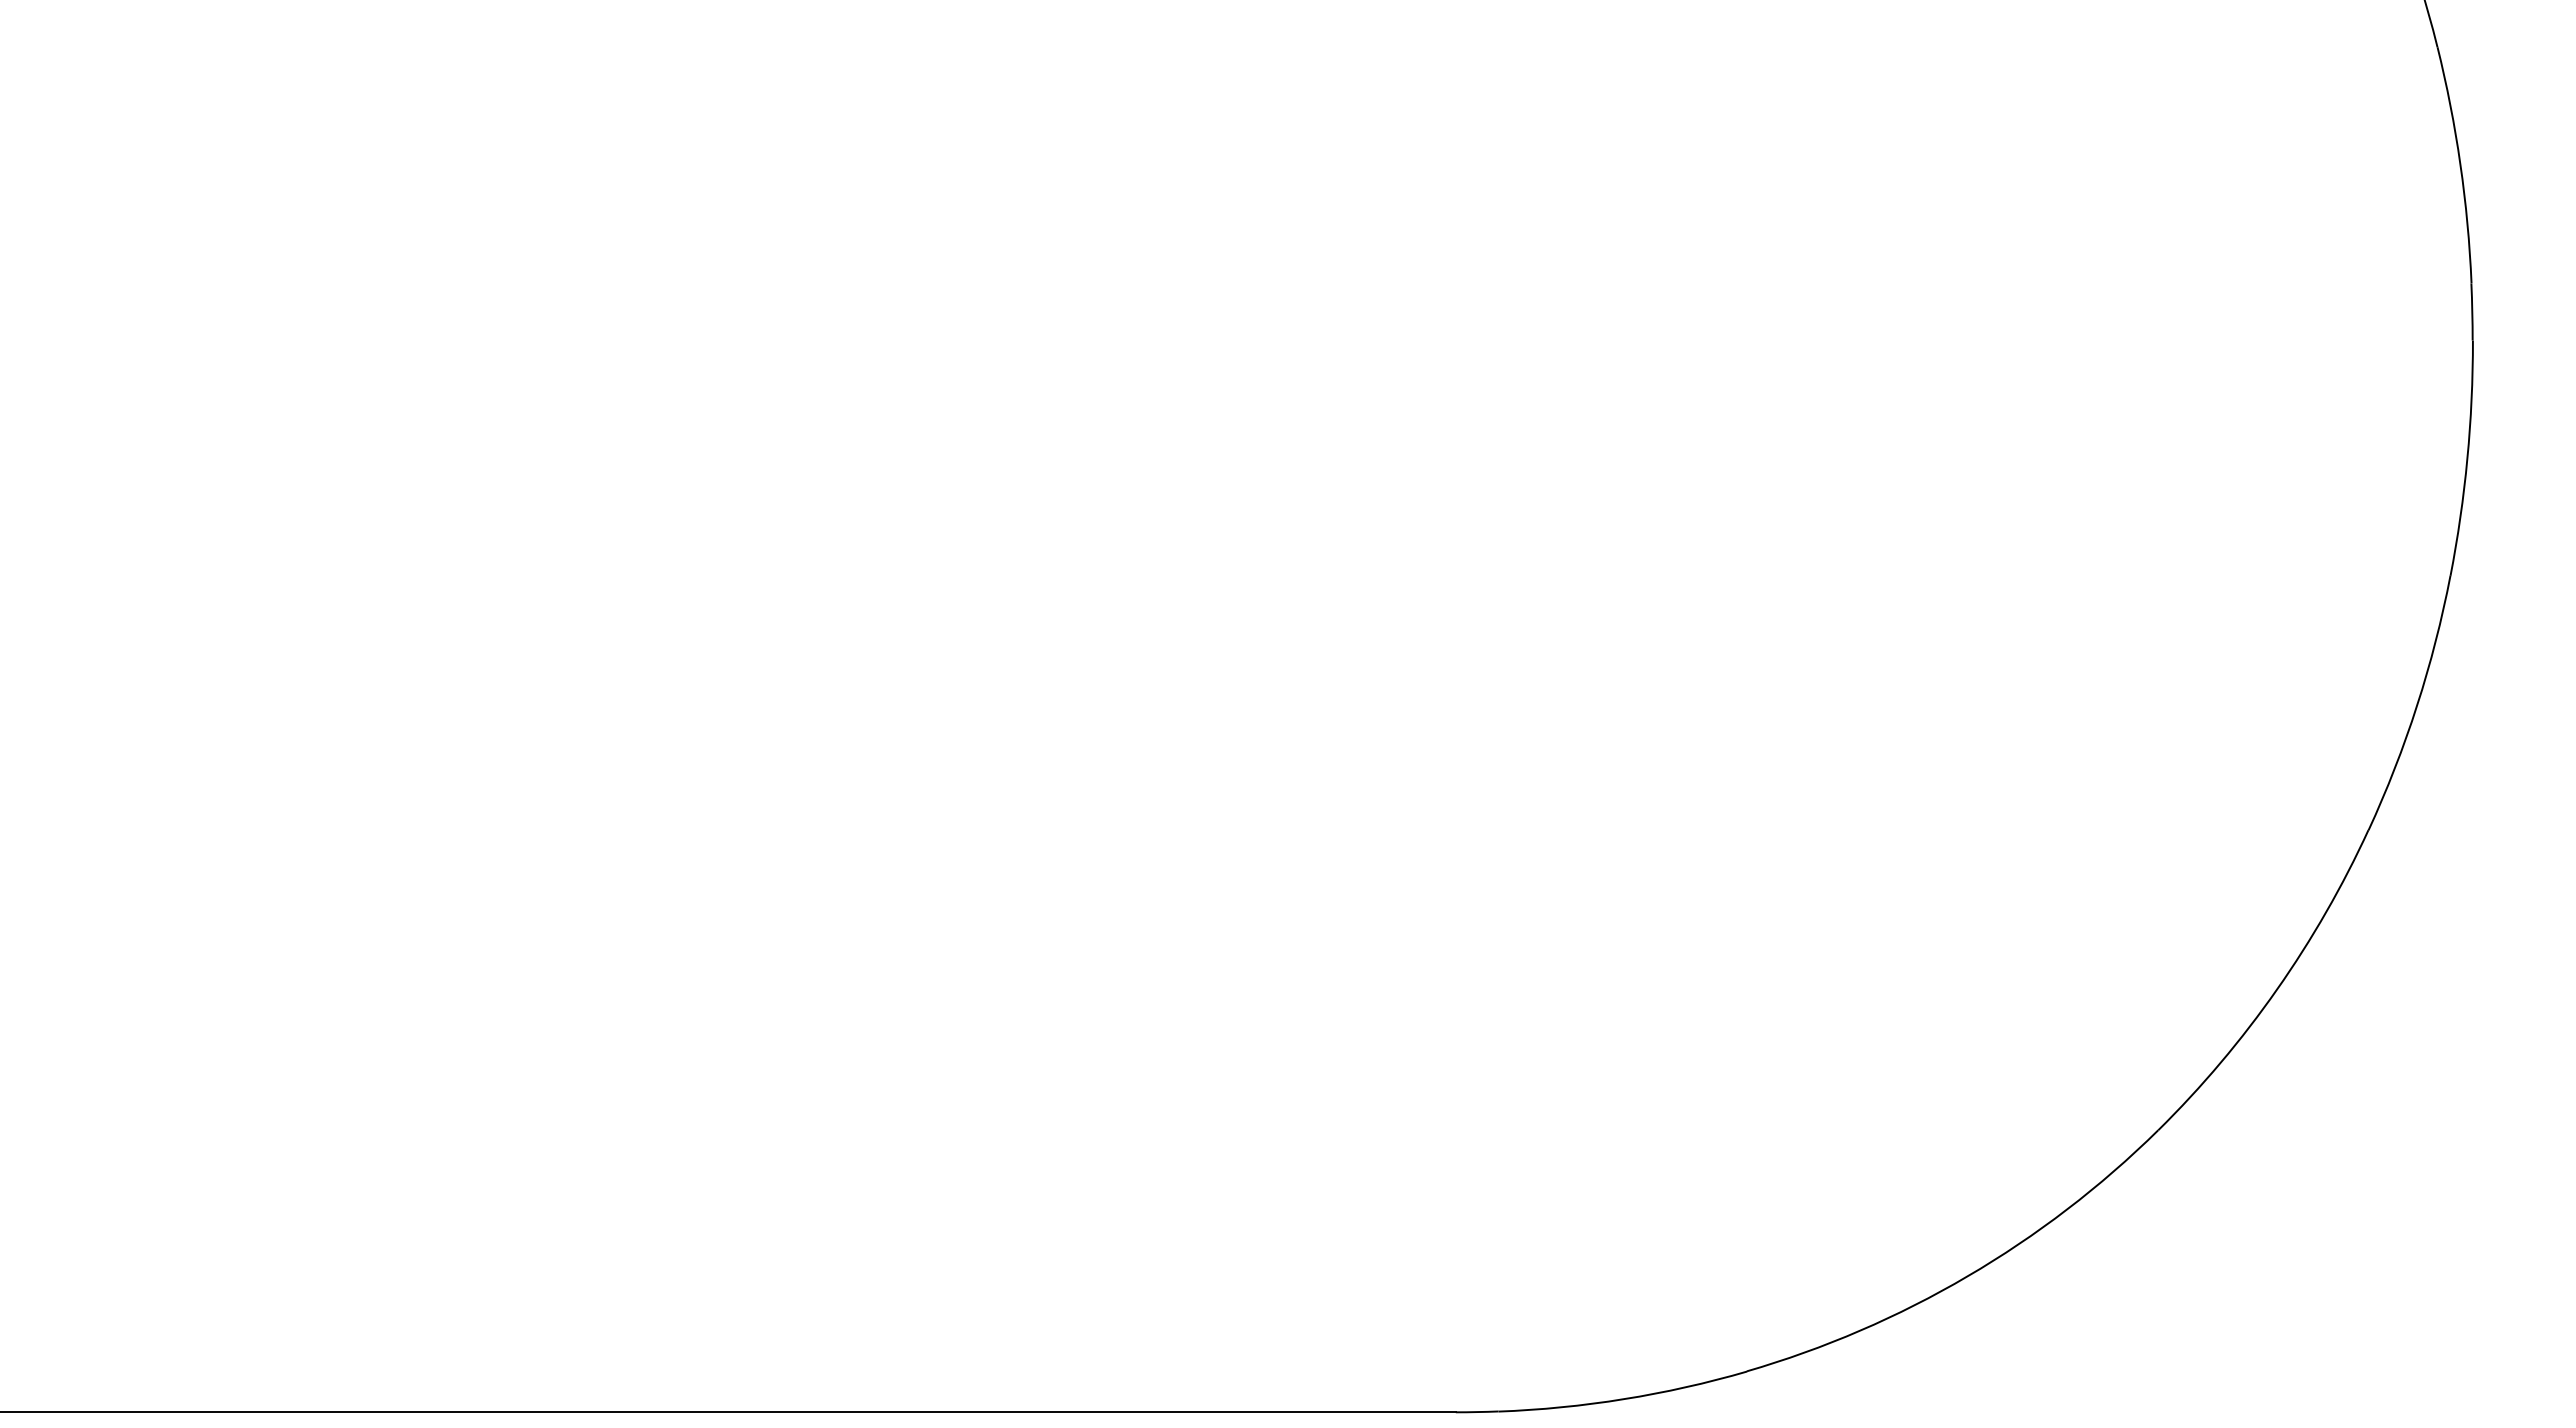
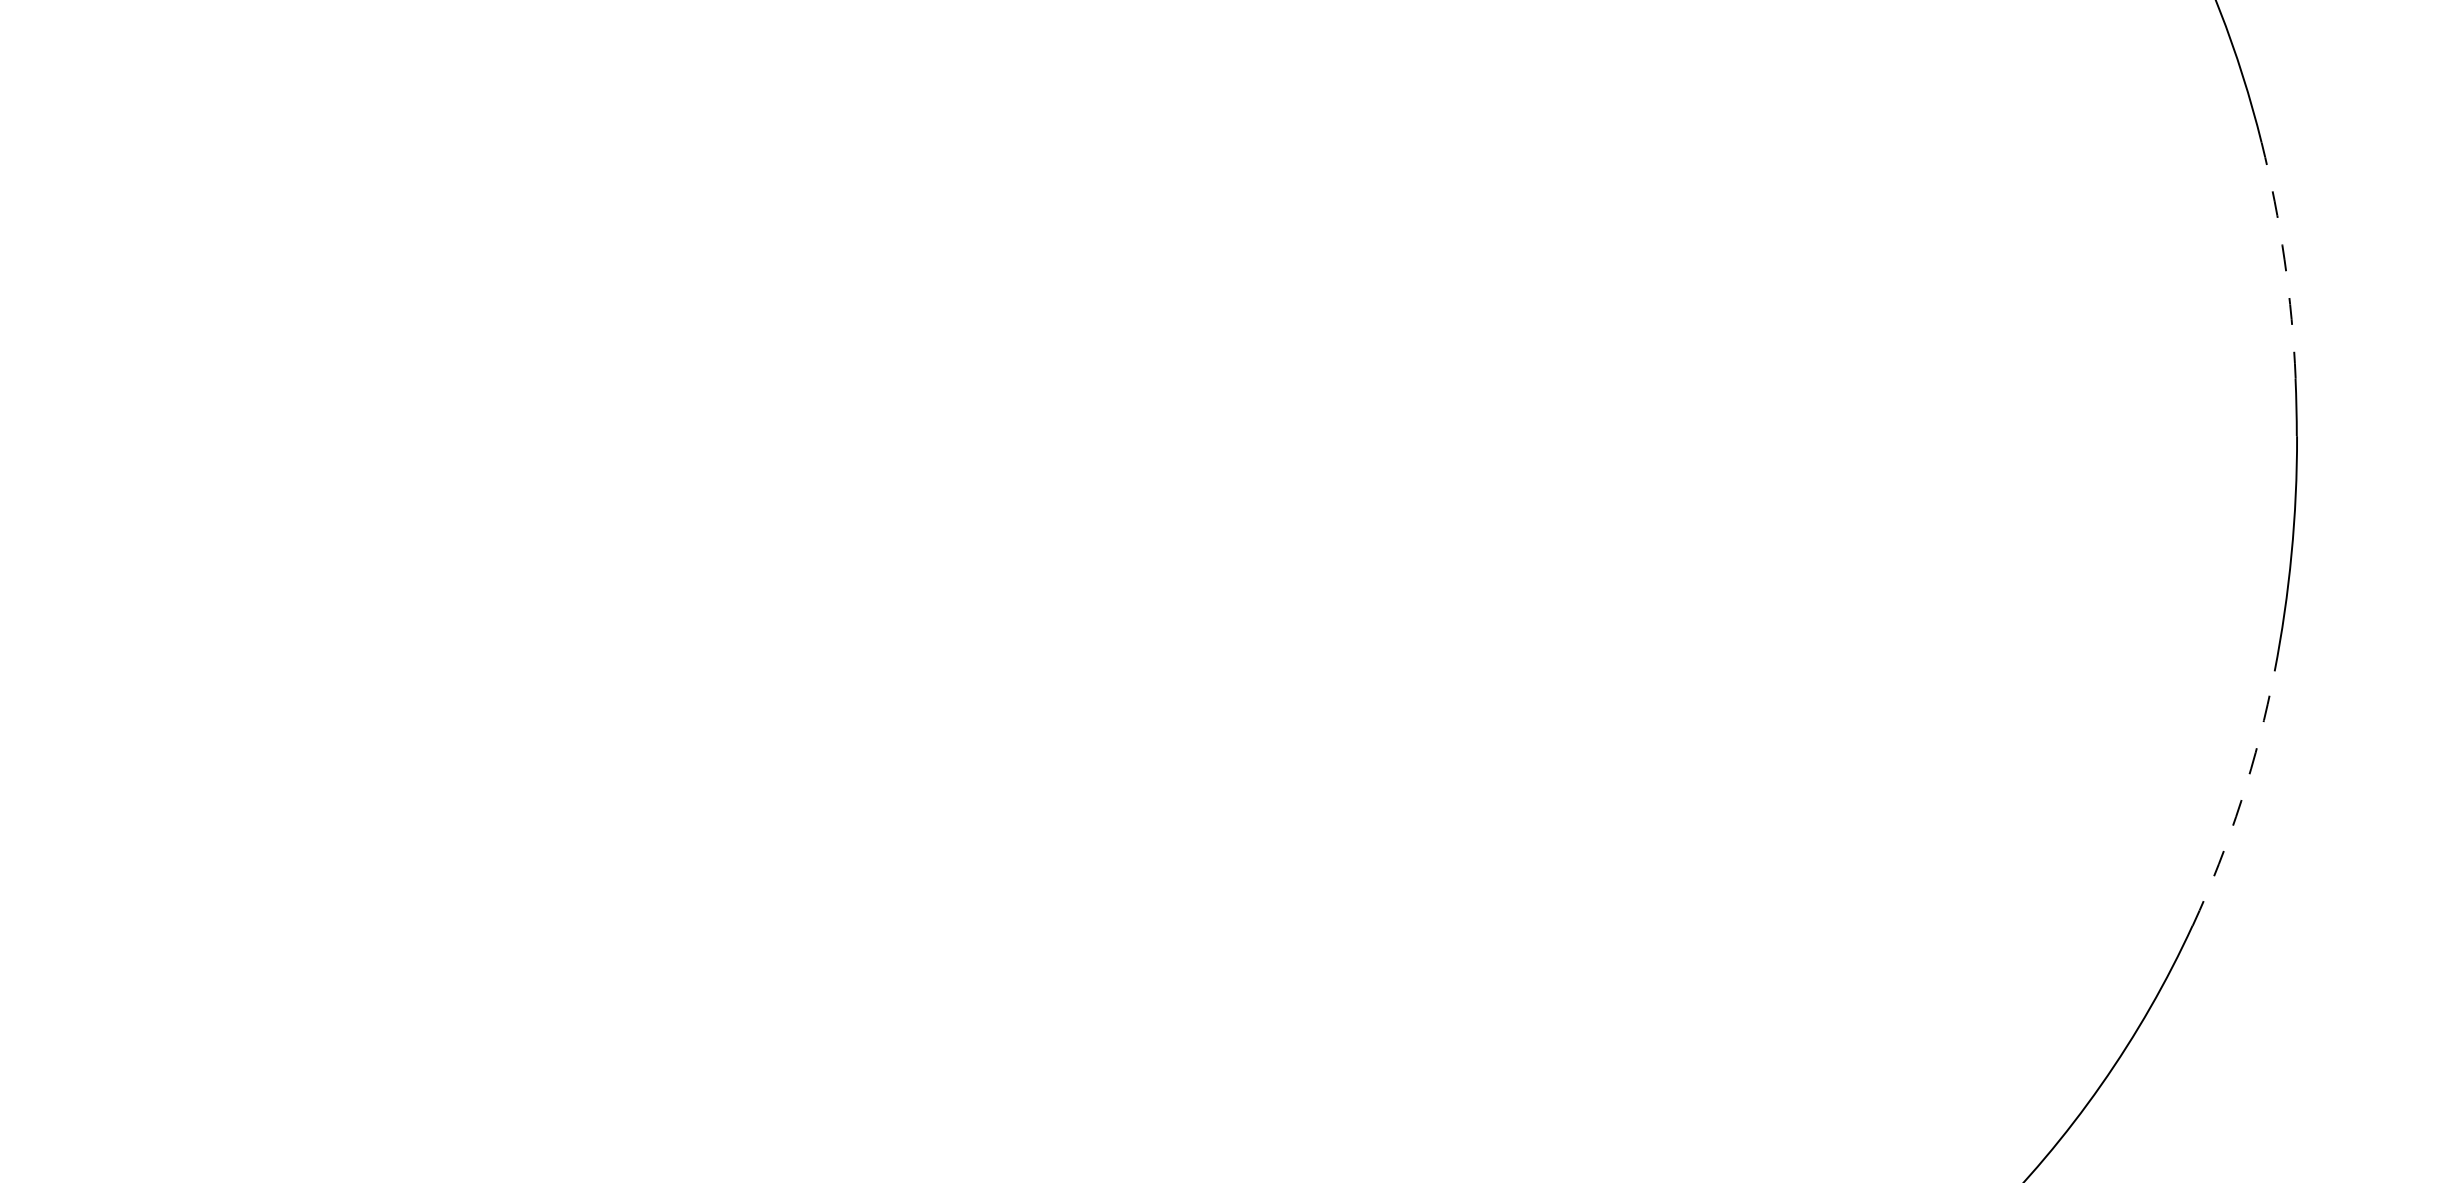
arc: (2460, 164) -> (2284, 260), solid -> dashed
arc: (2417, 705) -> (2241, 800), solid -> dashed

